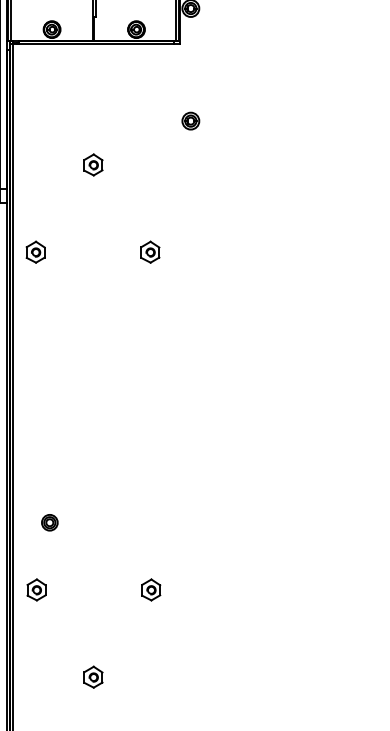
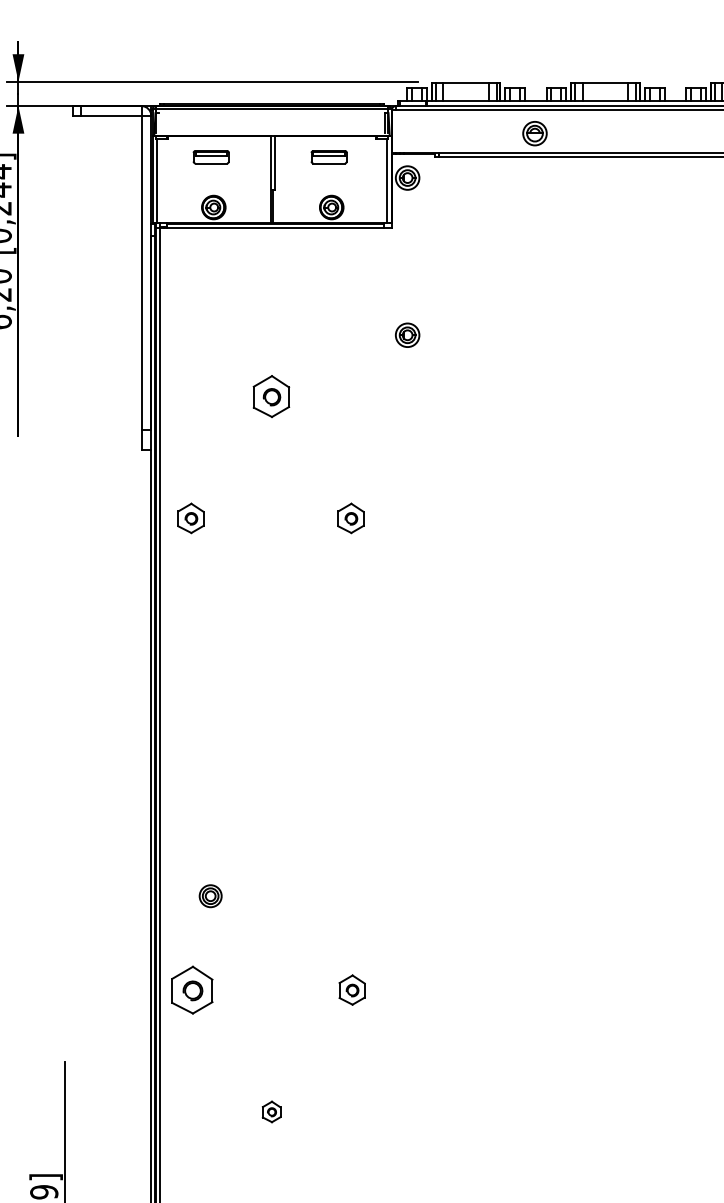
part: (93, 164) -> (271, 396), size x1.4
part: (36, 589) -> (191, 989), size x1.6
part: (93, 676) -> (271, 1111), size x0.7

